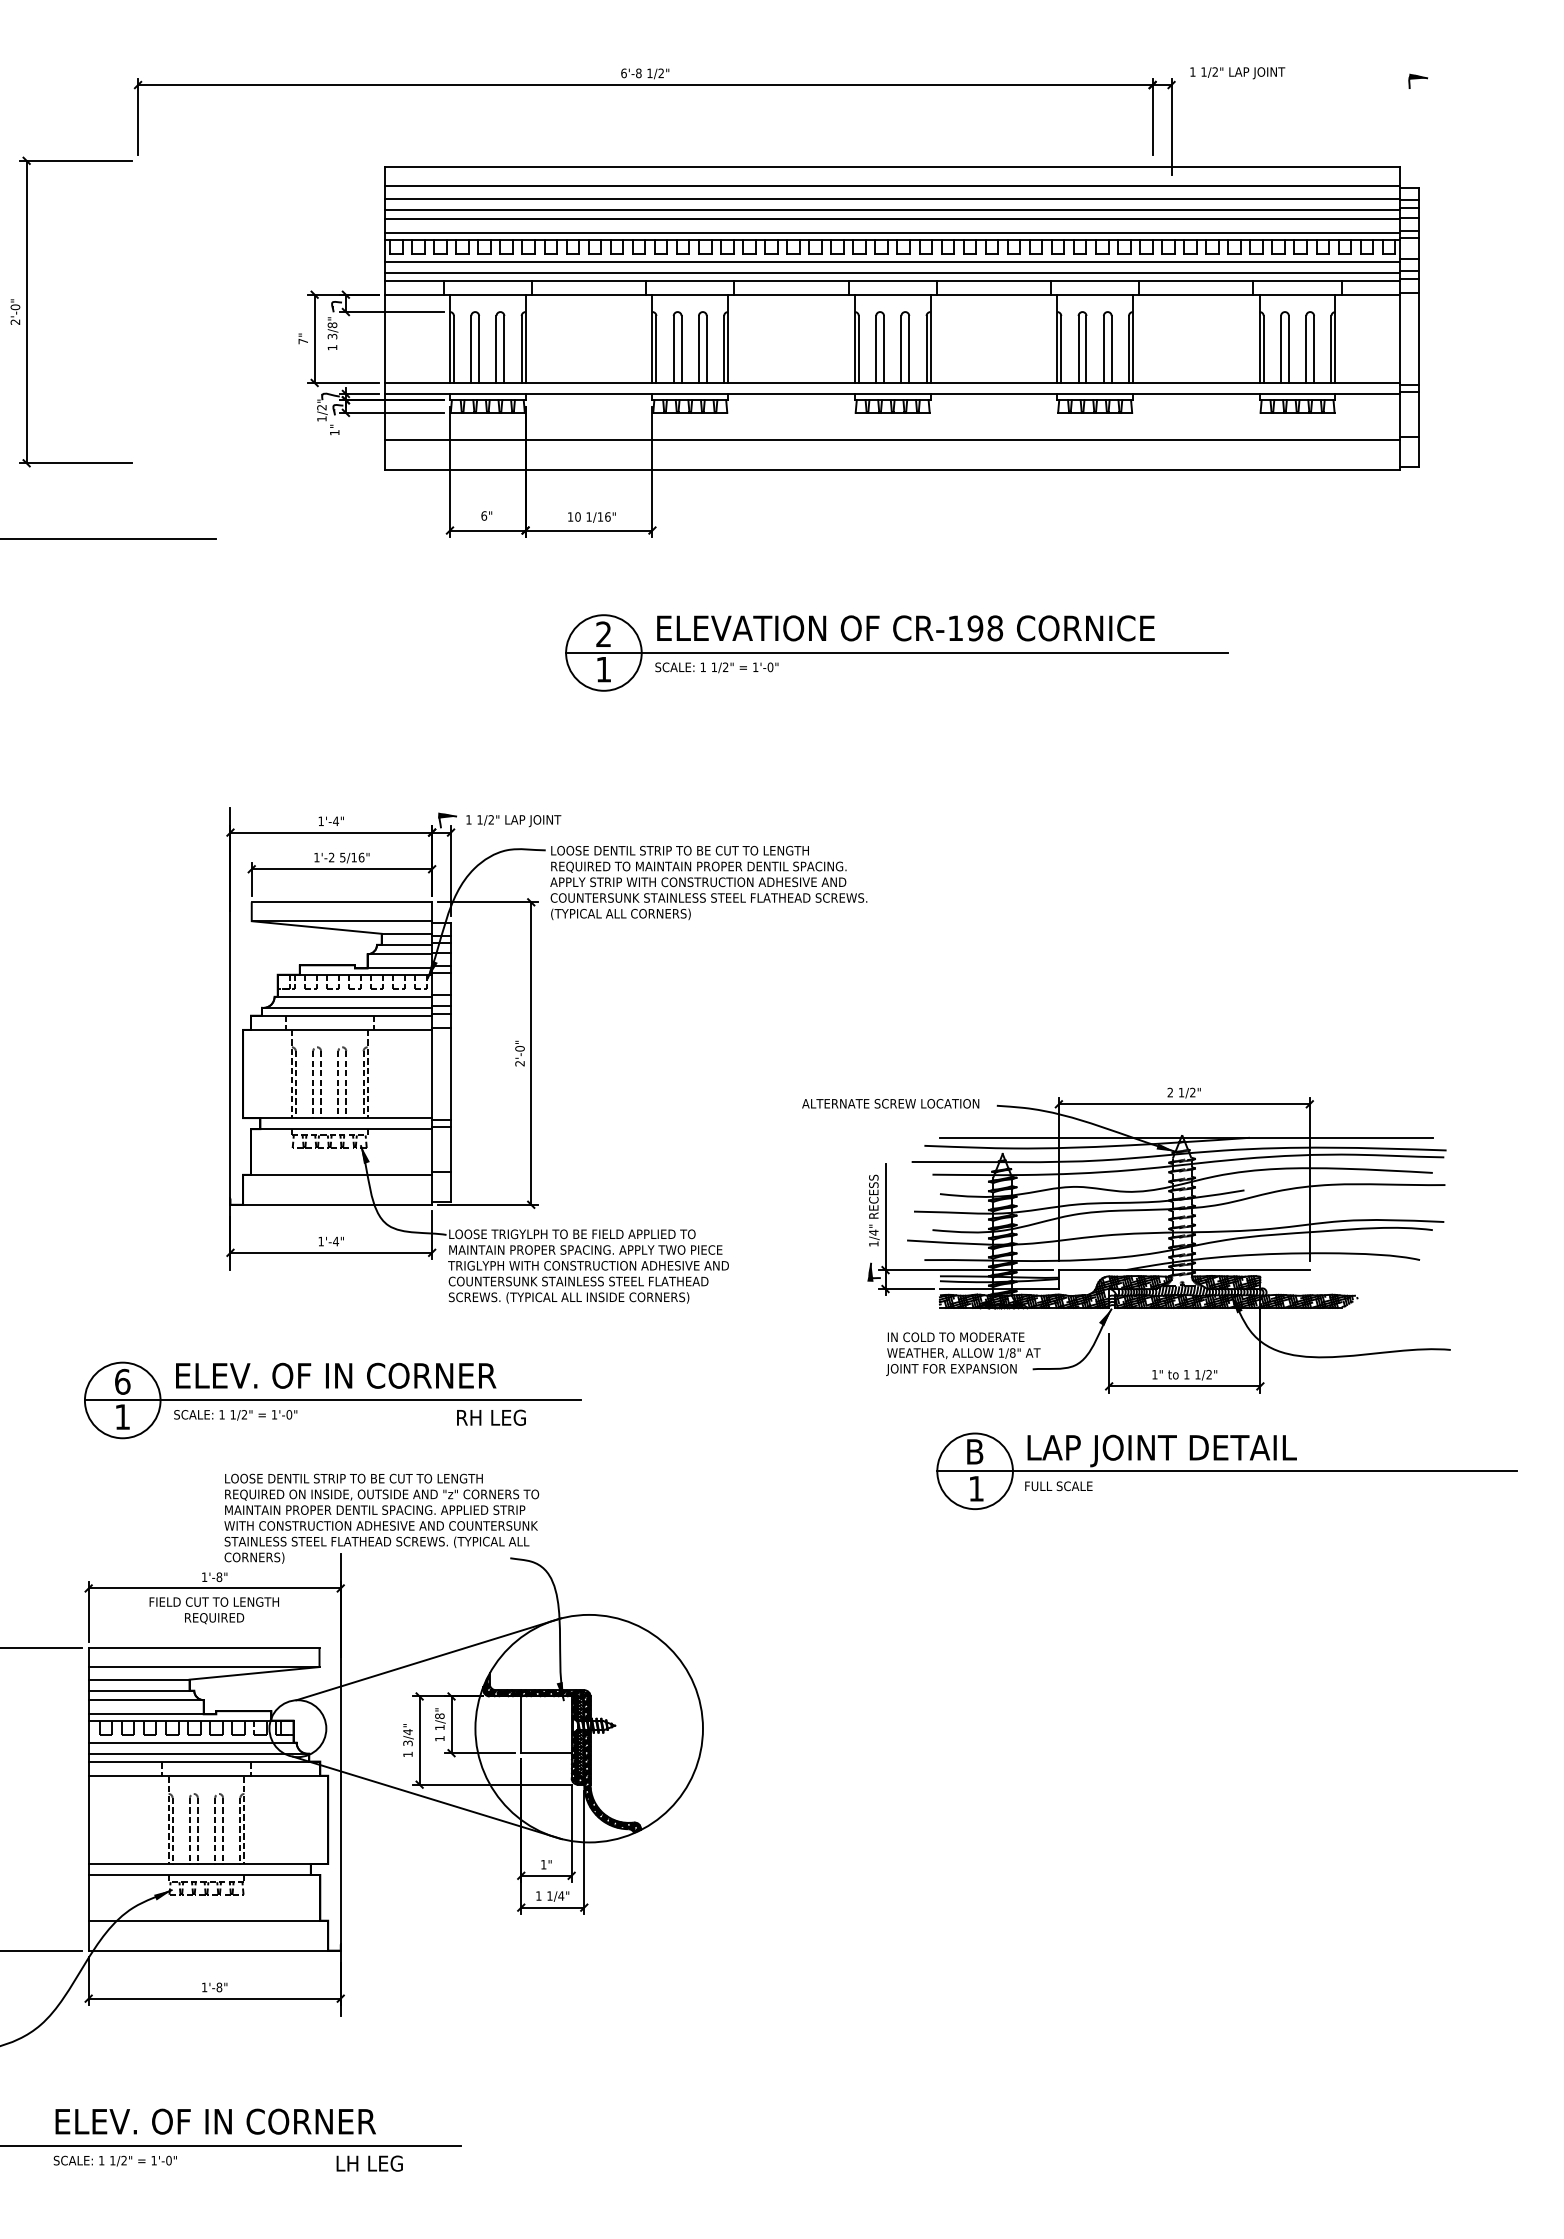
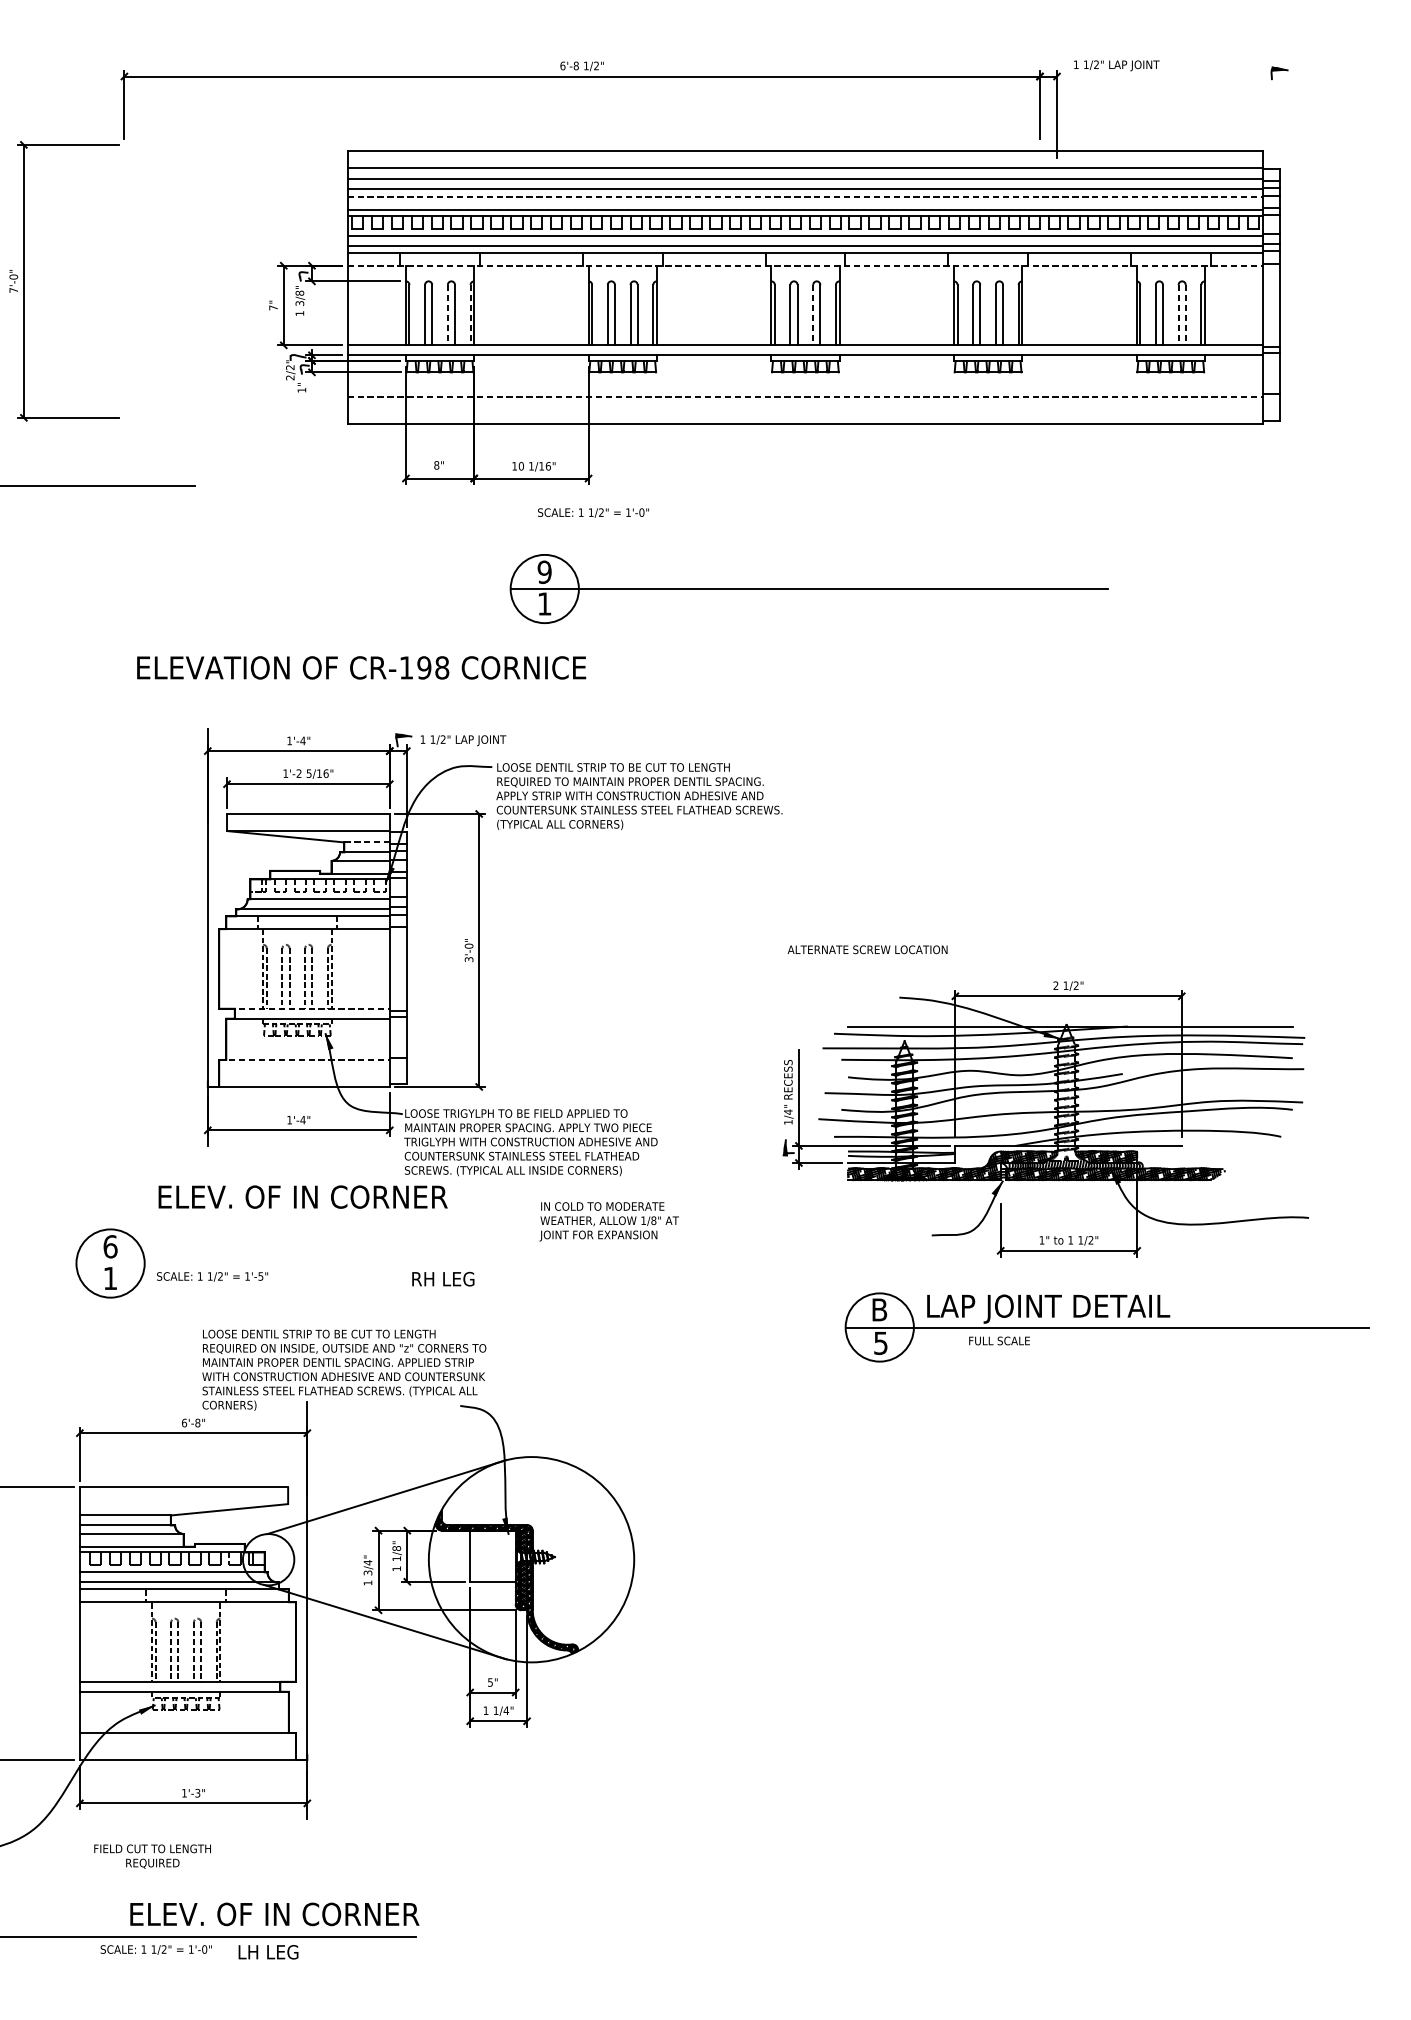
line: (893, 219) -> (806, 197), solid -> dashed
line: (893, 294) -> (806, 265), solid -> dashed
text: (15, 321) -> (13, 289), 2'-0" -> 7'-0"
line: (496, 349) -> (447, 315), solid -> dashed
line: (521, 349) -> (470, 315), solid -> dashed
line: (901, 349) -> (813, 315), solid -> dashed
line: (1306, 349) -> (1178, 315), solid -> dashed
line: (1314, 349) -> (1186, 315), solid -> dashed
text: (321, 418) -> (289, 377), 1/2" -> 2/2"
line: (893, 439) -> (806, 396), solid -> dashed
text: (484, 515) -> (437, 464), 6" -> 8"
text: (905, 628) -> (361, 667), moved
text: (603, 634) -> (544, 572), 2 -> 9
text: (716, 667) -> (593, 512), moved
line: (407, 933) -> (367, 842), solid -> dashed
text: (520, 1063) -> (469, 959), 2'-0" -> 3'-0"
text: (890, 1103) -> (867, 949), moved
line: (337, 1118) -> (304, 1009), solid -> dashed
line: (337, 1174) -> (304, 1059), solid -> dashed
text: (963, 1353) -> (609, 1221), moved
text: (336, 1375) -> (303, 1196), moved
line: (332, 1400) -> (299, 1263), removed
text: (289, 1414) -> (261, 1276), 1'-0" -> 1'-5"
text: (1058, 1486) -> (999, 1341), moved
text: (976, 1488) -> (881, 1342), 1 -> 5
text: (204, 1577) -> (184, 1423), 1'-8" -> 6'-8"
text: (213, 1610) -> (151, 1856), moved
line: (203, 1667) -> (183, 1504), removed
text: (543, 1864) -> (490, 1682), 1" -> 5"
text: (219, 1987) -> (197, 1793), 1'-8" -> 1'-3"
text: (215, 2121) -> (274, 1914), moved
text: (114, 2160) -> (155, 1949), moved
text: (369, 2163) -> (268, 1952), moved

